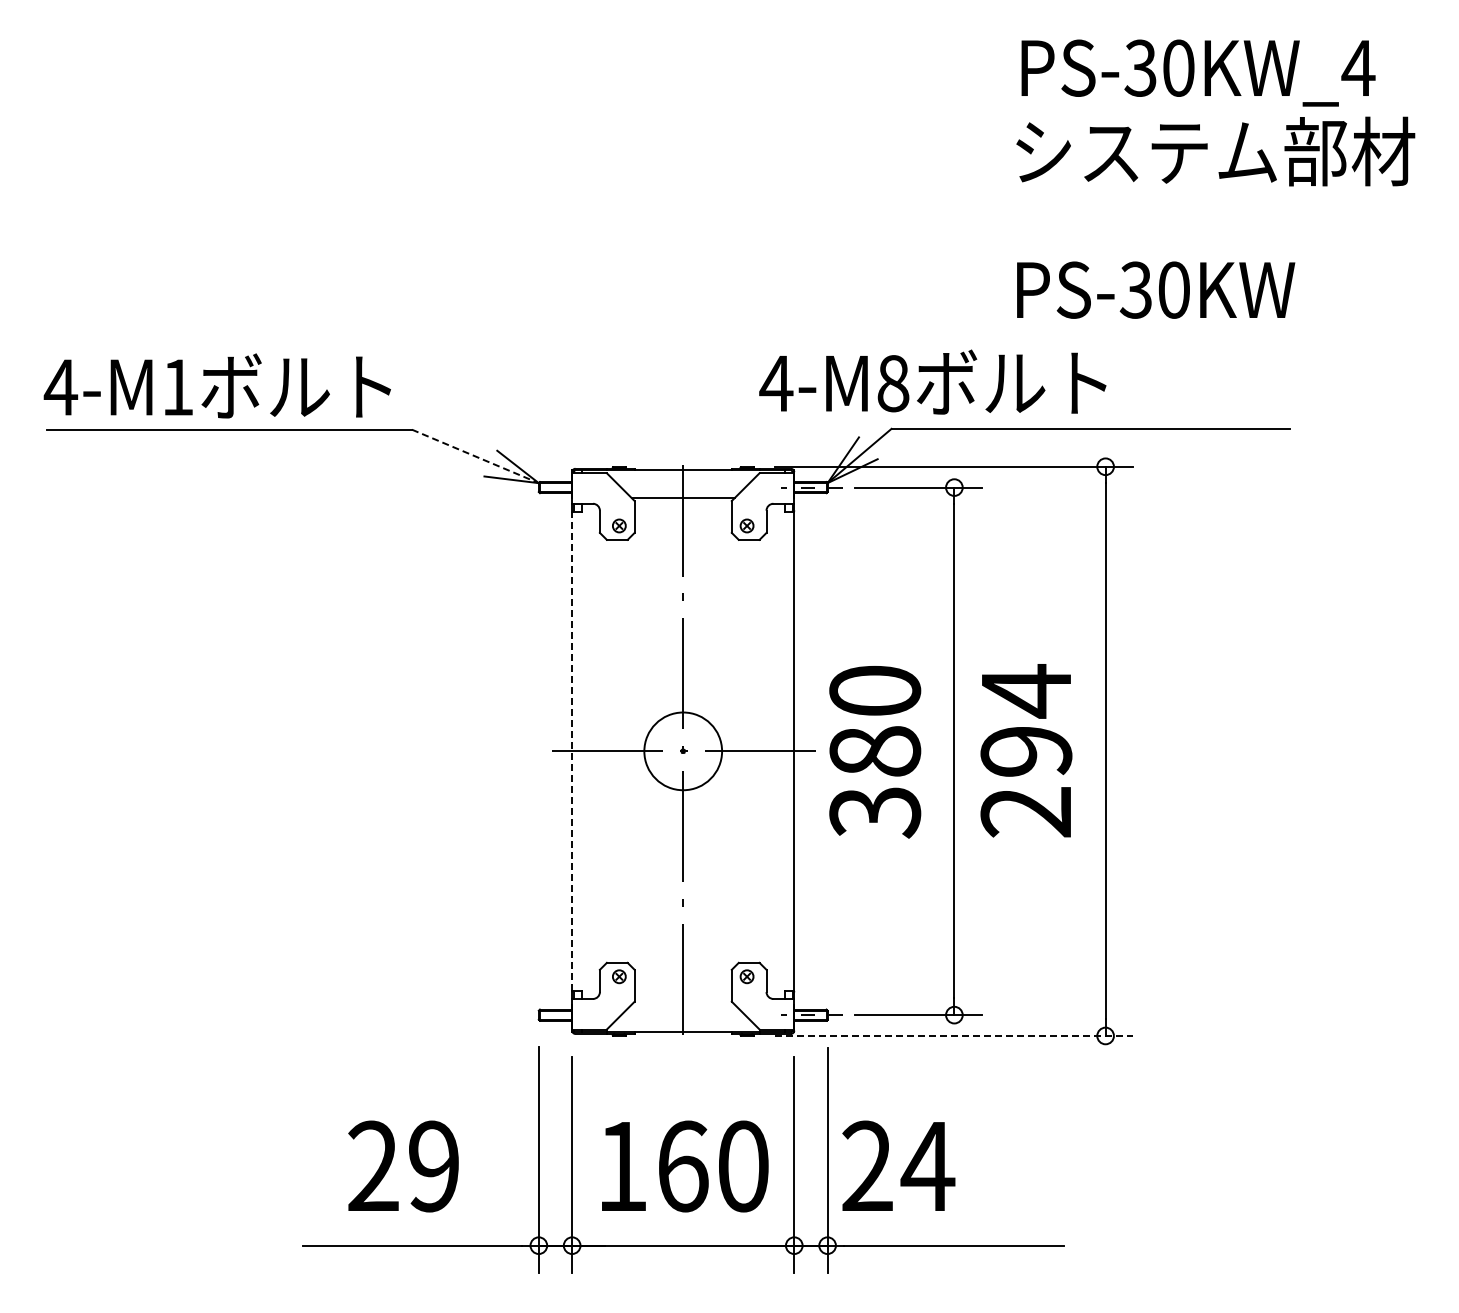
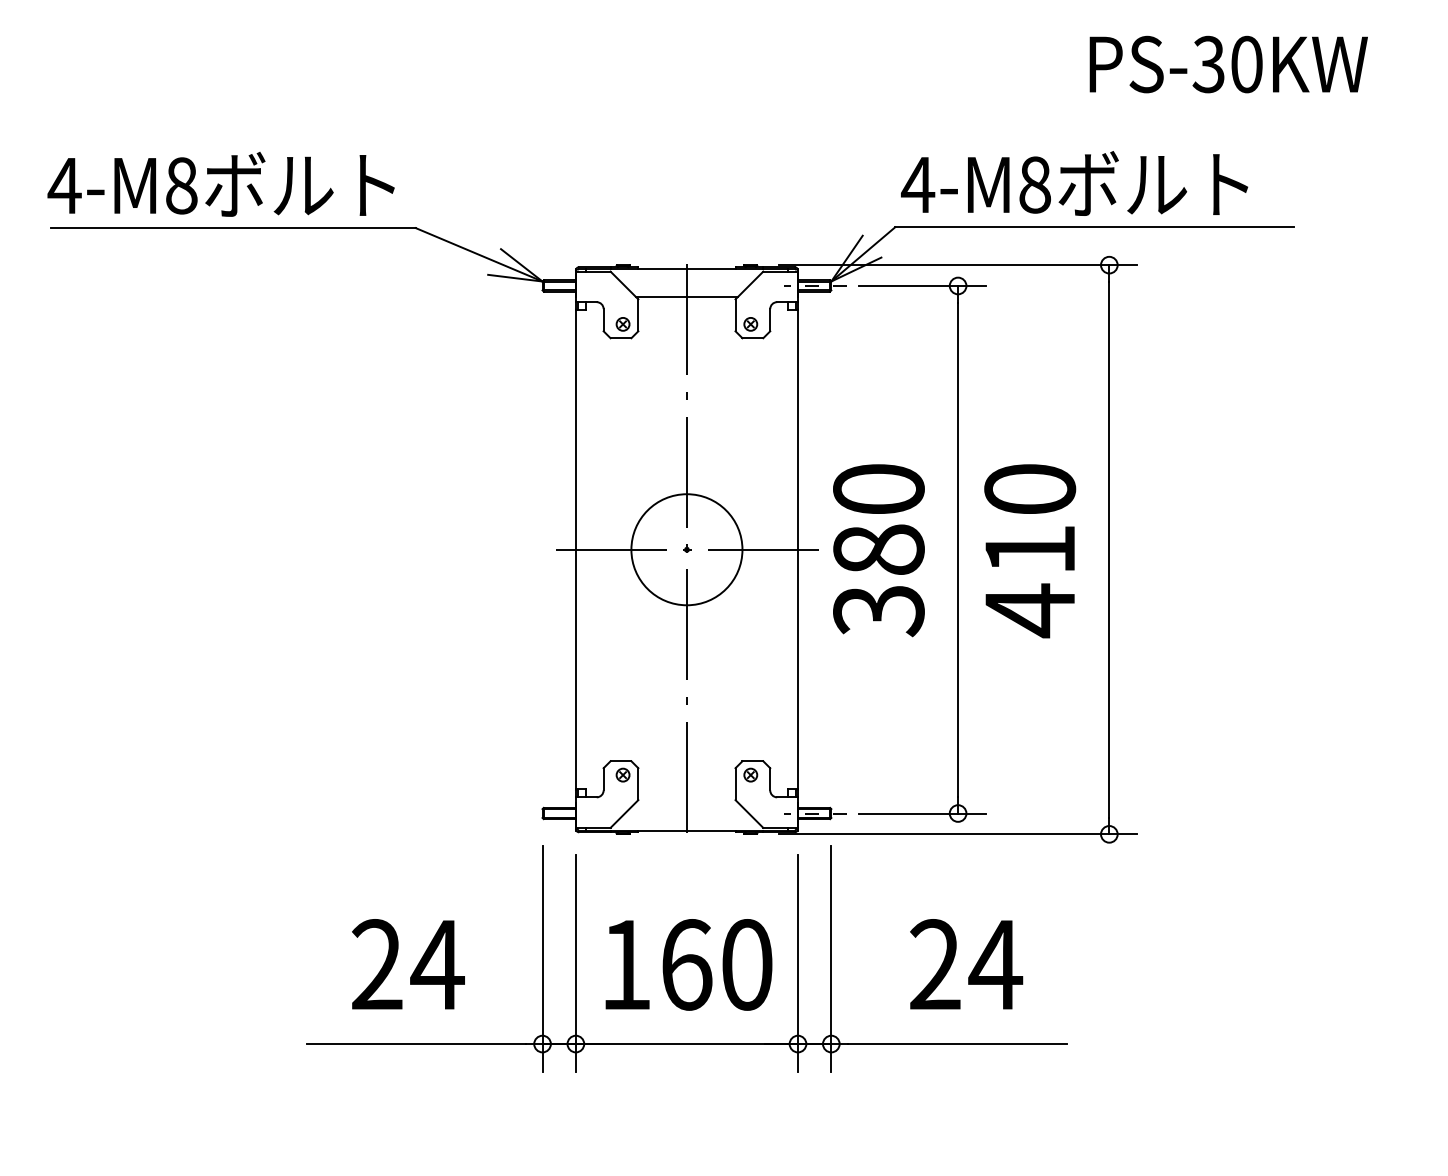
text: (1156, 289) -> (1229, 63), moved
text: (932, 381) -> (1074, 182), moved
text: (177, 387) -> (181, 185), 4-M1 -> 4-M8
line: (475, 456) -> (479, 254), dashed -> solid
line: (572, 750) -> (576, 548), dashed -> solid
circle: (682, 750) -> (686, 548), size x1.43
text: (1026, 751) -> (1030, 549), 294 -> 410
line: (954, 1035) -> (958, 833), dashed -> solid
text: (898, 1165) -> (966, 963), moved
text: (433, 1166) -> (437, 964), 29 -> 24

